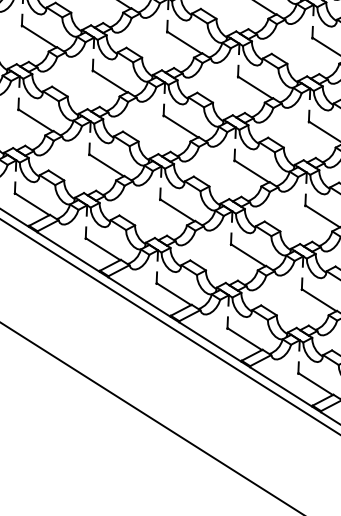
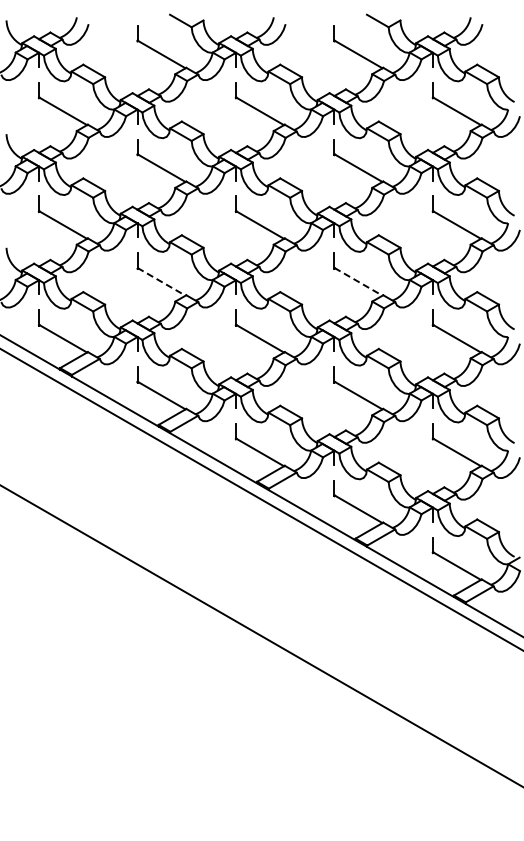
line: (106, 165) -> (161, 281), solid -> dashed
line: (251, 171) -> (358, 281), solid -> dashed

